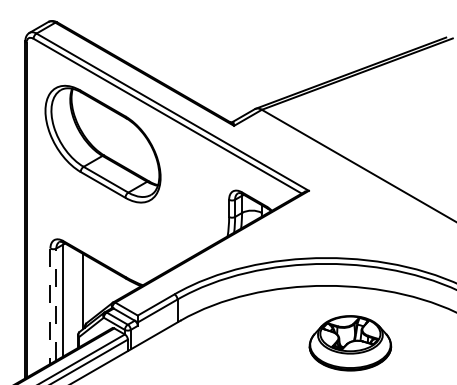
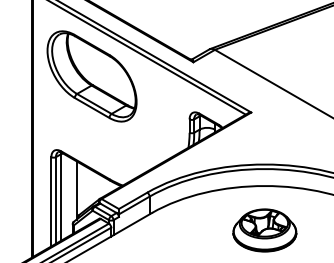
line: (56, 304) -> (56, 200), dashed -> solid
line: (50, 306) -> (51, 202), dashed -> solid
part: (350, 343) -> (264, 230), moved

